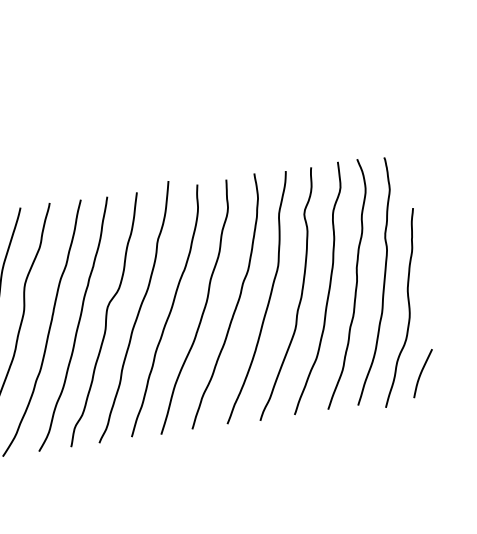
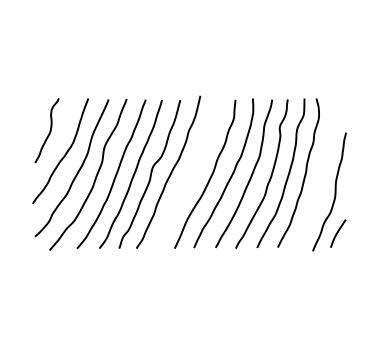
curve: (382, 281) -> (321, 174), removed
curve: (168, 311) -> (189, 174), removed

